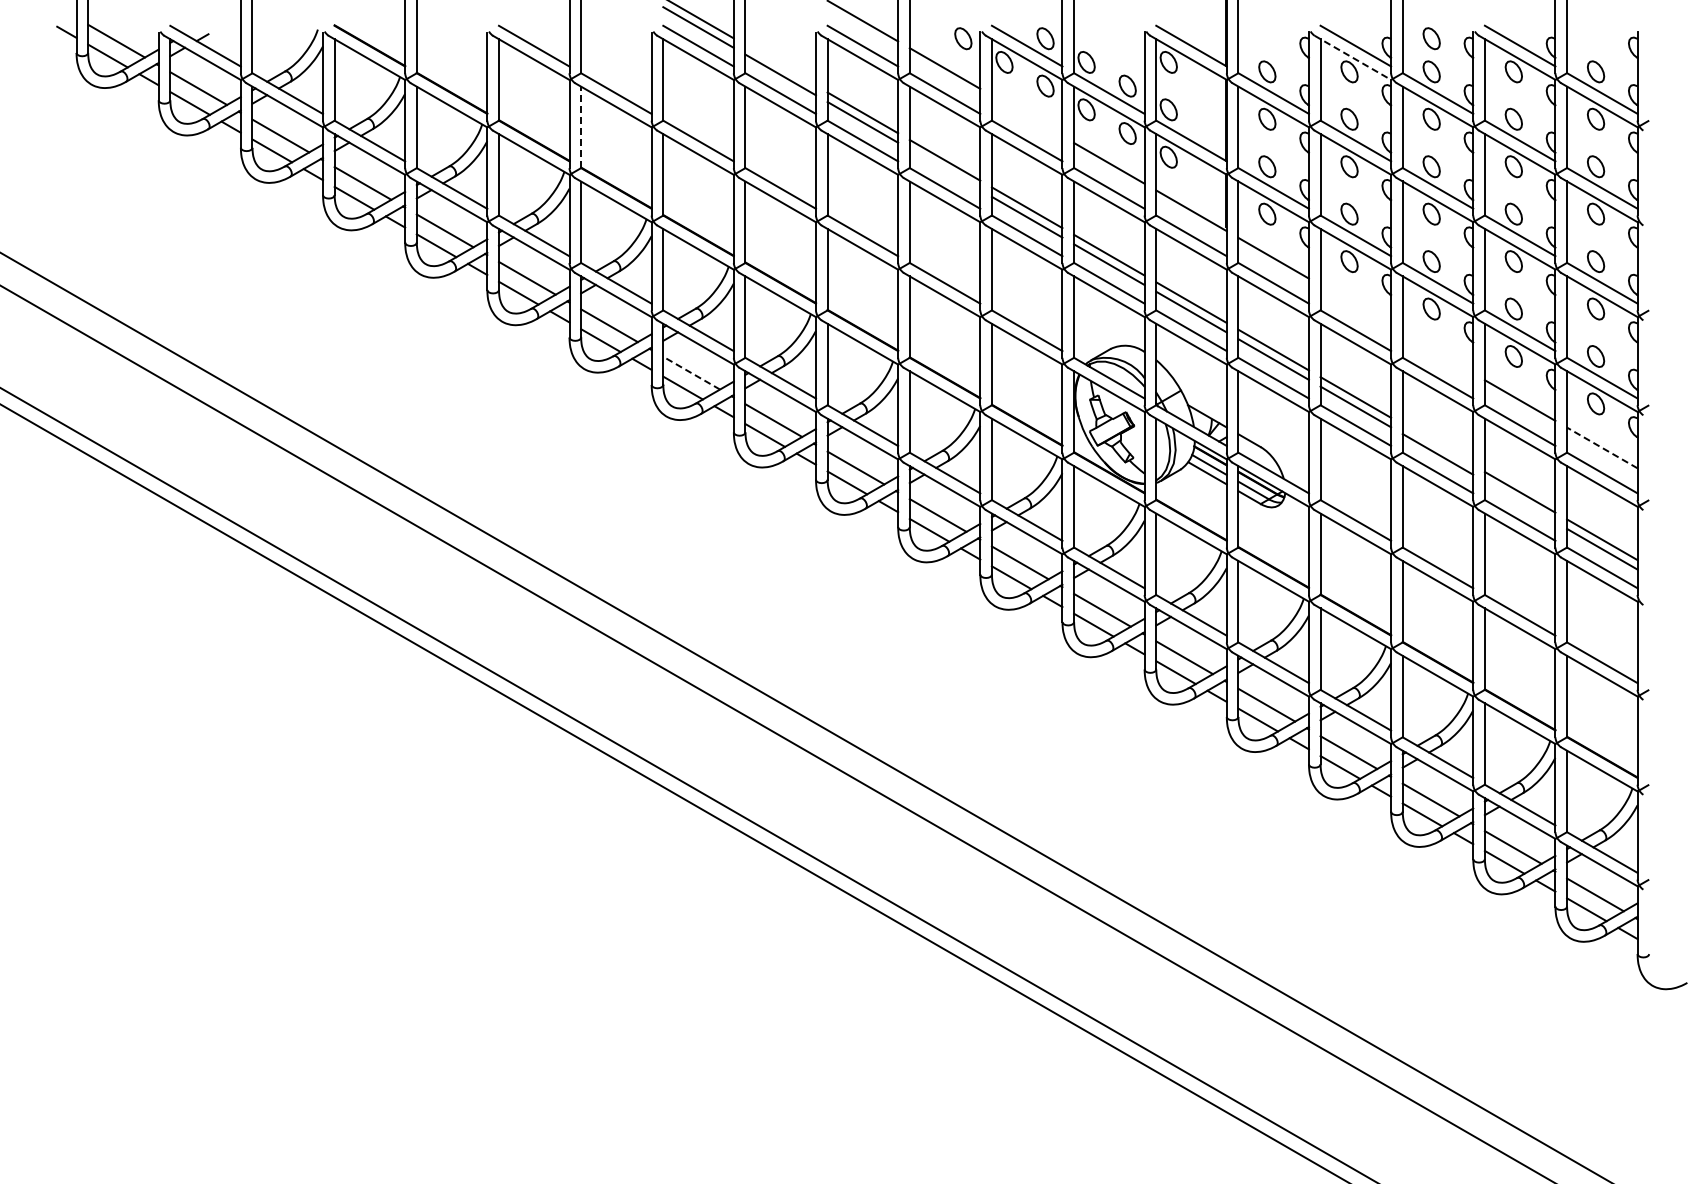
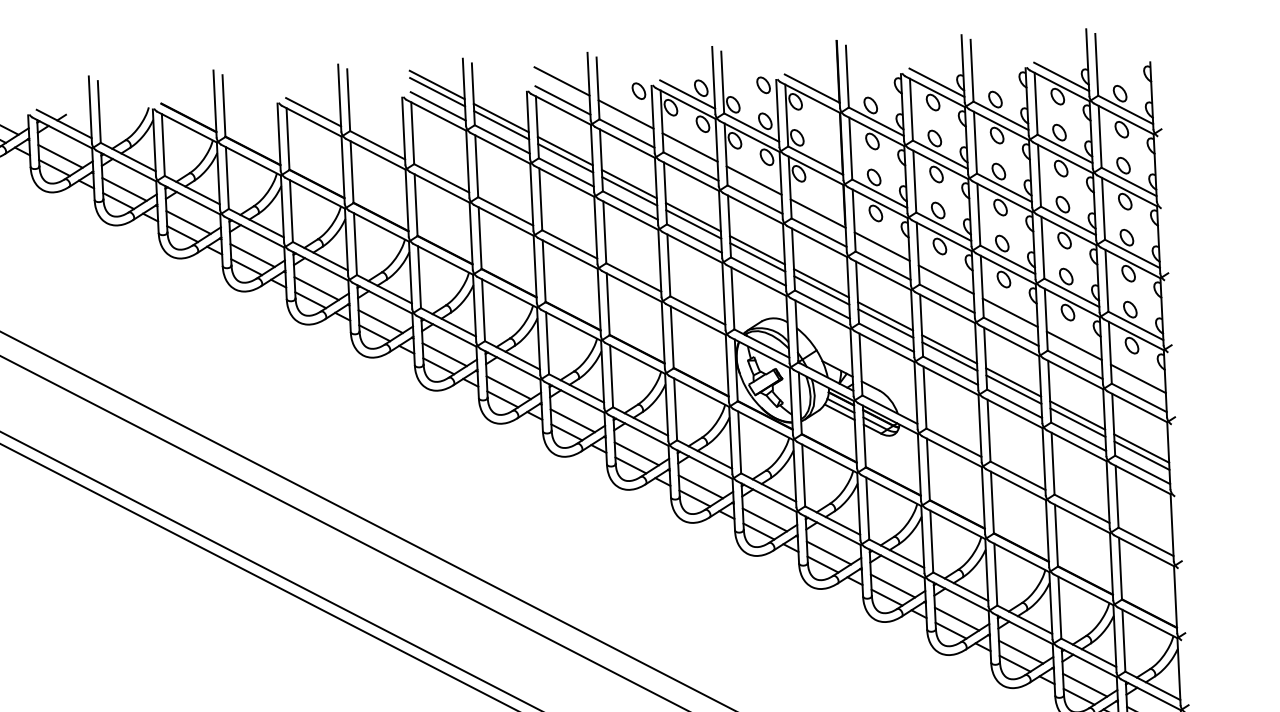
part: (1431, 38) -> (763, 85), moved
line: (1353, 58) -> (935, 92), dashed -> solid
line: (780, 65) -> (501, 118), added
line: (1026, 115) -> (689, 147), added
line: (581, 127) -> (352, 172), dashed -> solid
line: (944, 169) -> (629, 191), added
line: (1355, 305) -> (946, 279), added
line: (1437, 352) -> (1009, 312), added
line: (691, 373) -> (444, 354), dashed -> solid
line: (1437, 444) -> (1013, 382), added
line: (1602, 447) -> (1138, 378), dashed -> solid
line: (1519, 501) -> (1077, 422), added

